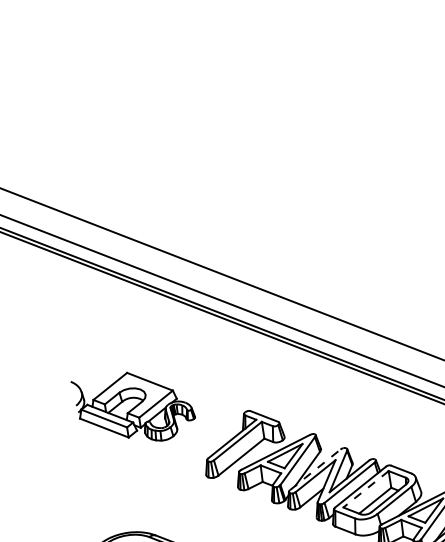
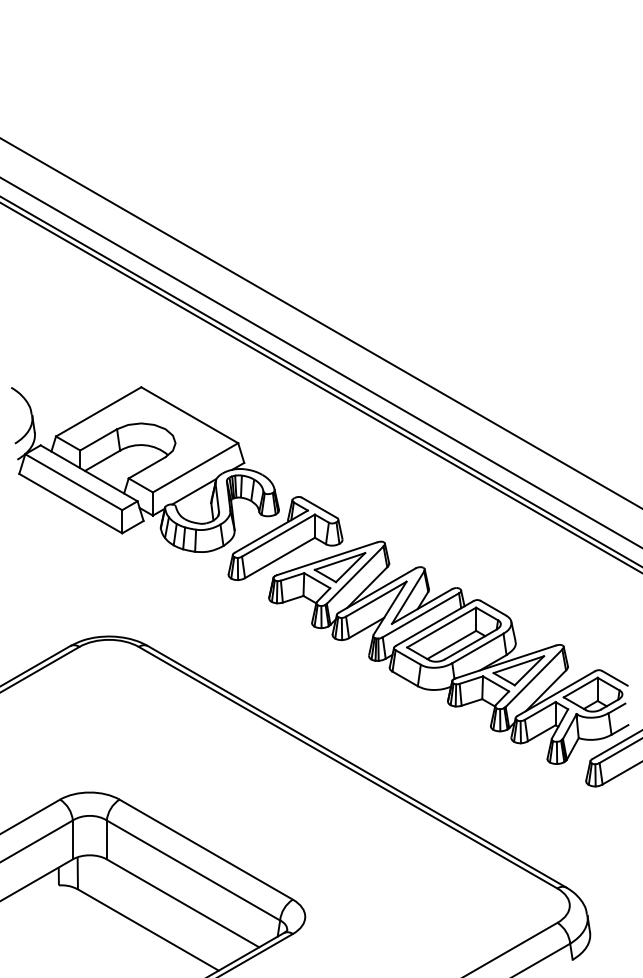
part: (134, 408) -> (145, 469), size x1.67
line: (315, 469) -> (377, 590), dashed -> solid
line: (365, 489) -> (441, 627), dashed -> solid

